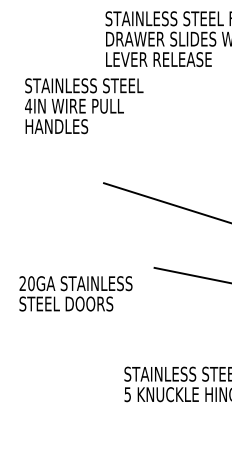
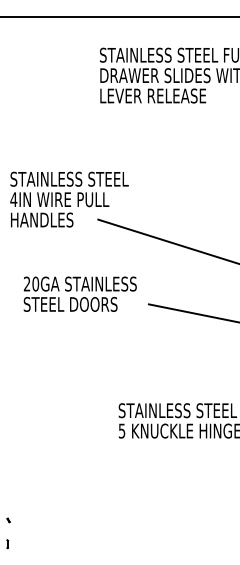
text: (84, 106) -> (69, 199), moved
text: (75, 293) -> (79, 293), moved

